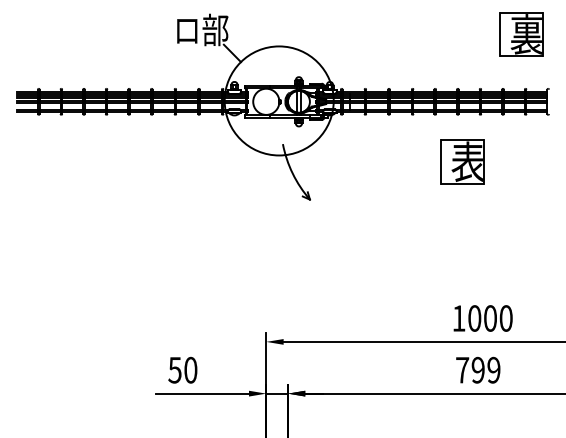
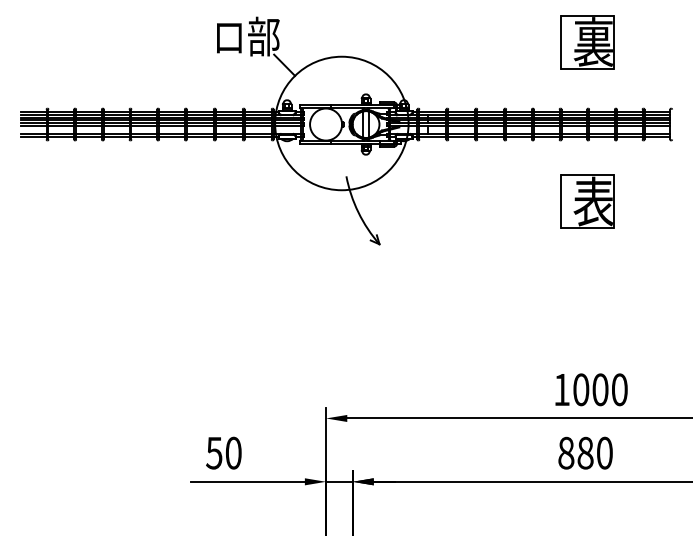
part: (521, 34) -> (587, 42), moved
part: (462, 161) -> (587, 201), moved
text: (478, 369) -> (585, 452), 799 -> 880

